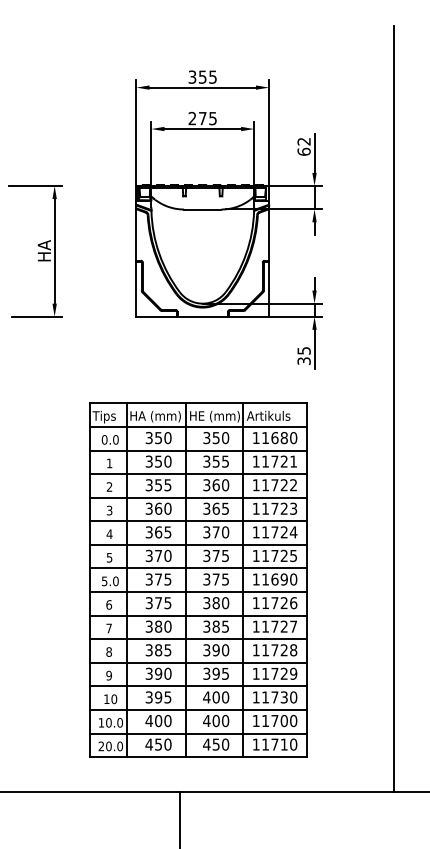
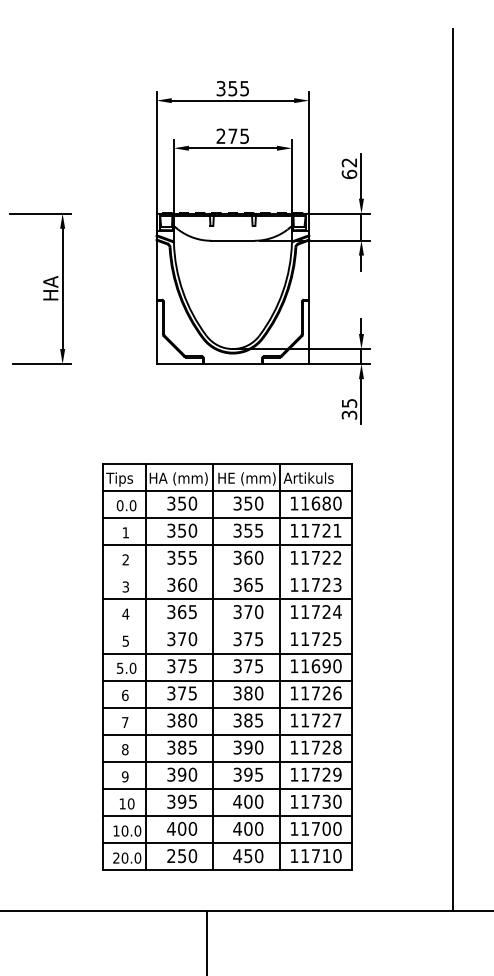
line: (198, 497) -> (227, 572), removed
line: (198, 544) -> (227, 626), removed
text: (148, 744) -> (170, 855), 450 -> 250

